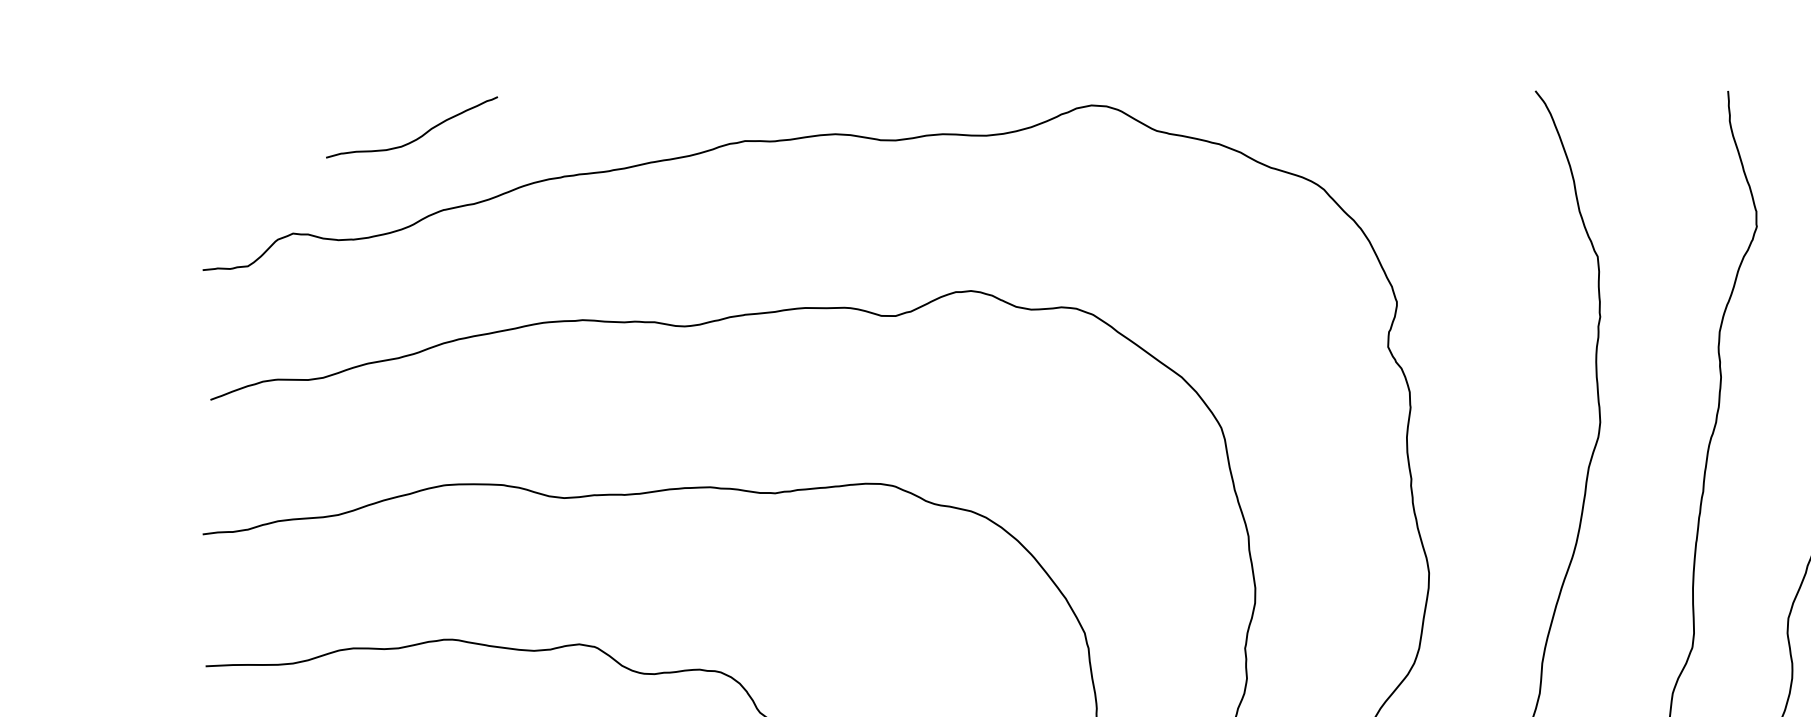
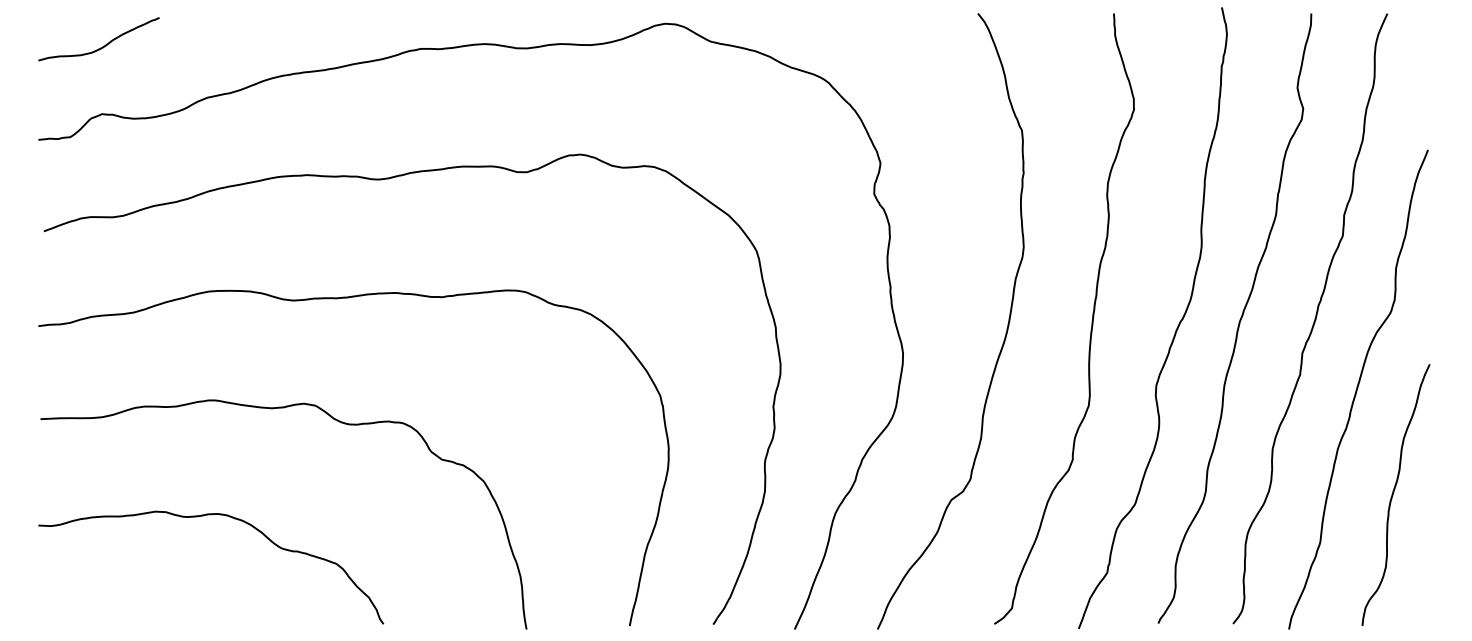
curve: (416, 137) -> (102, 46), moved

